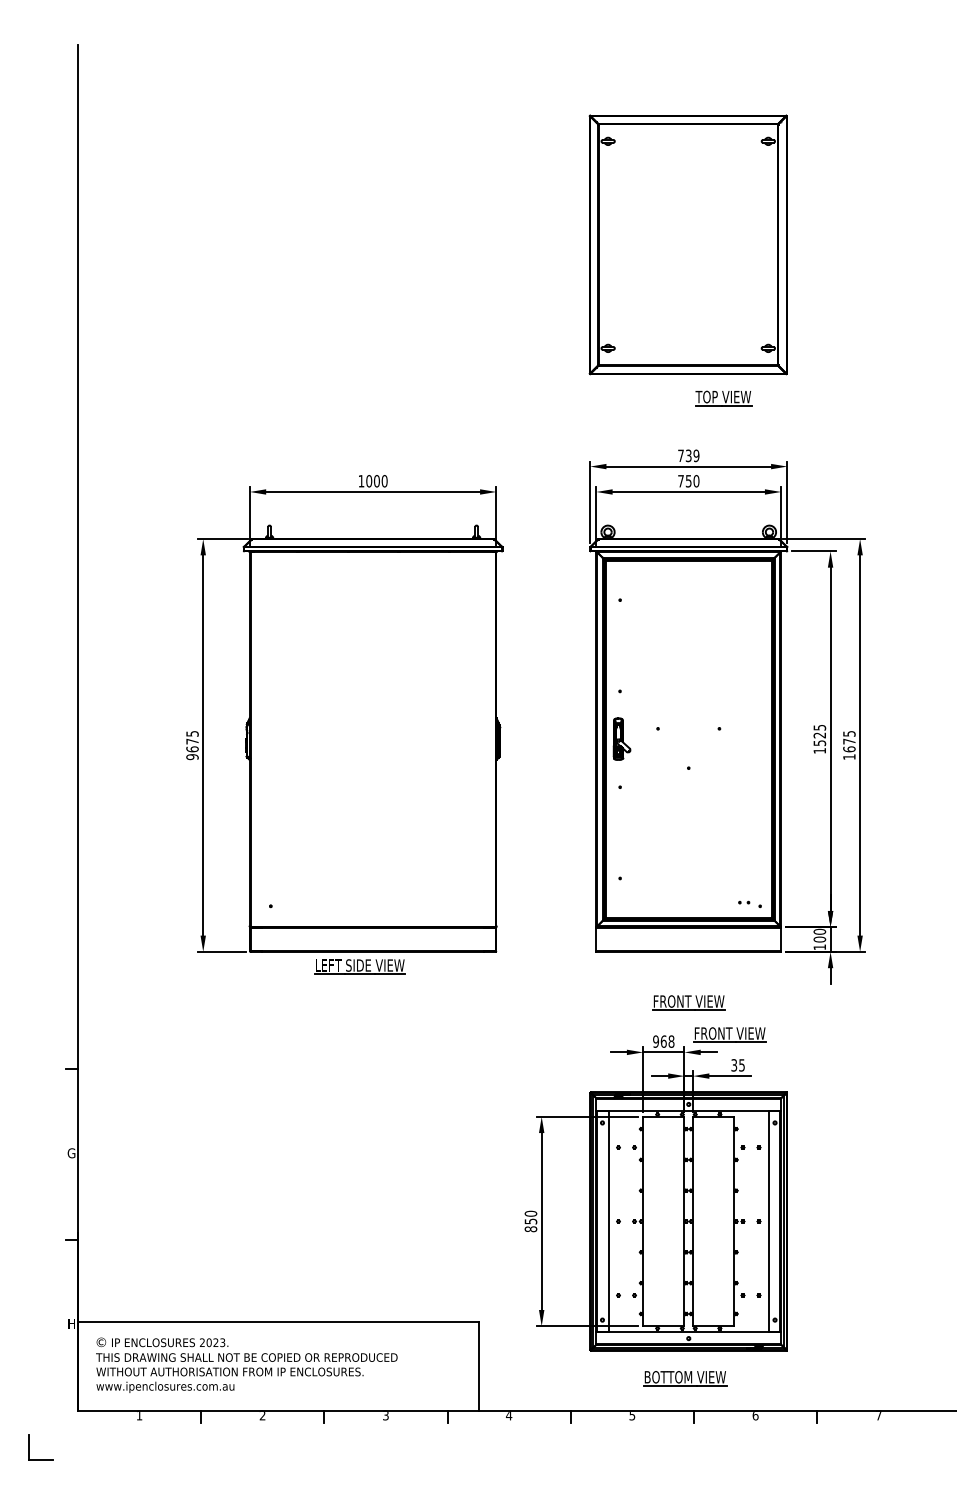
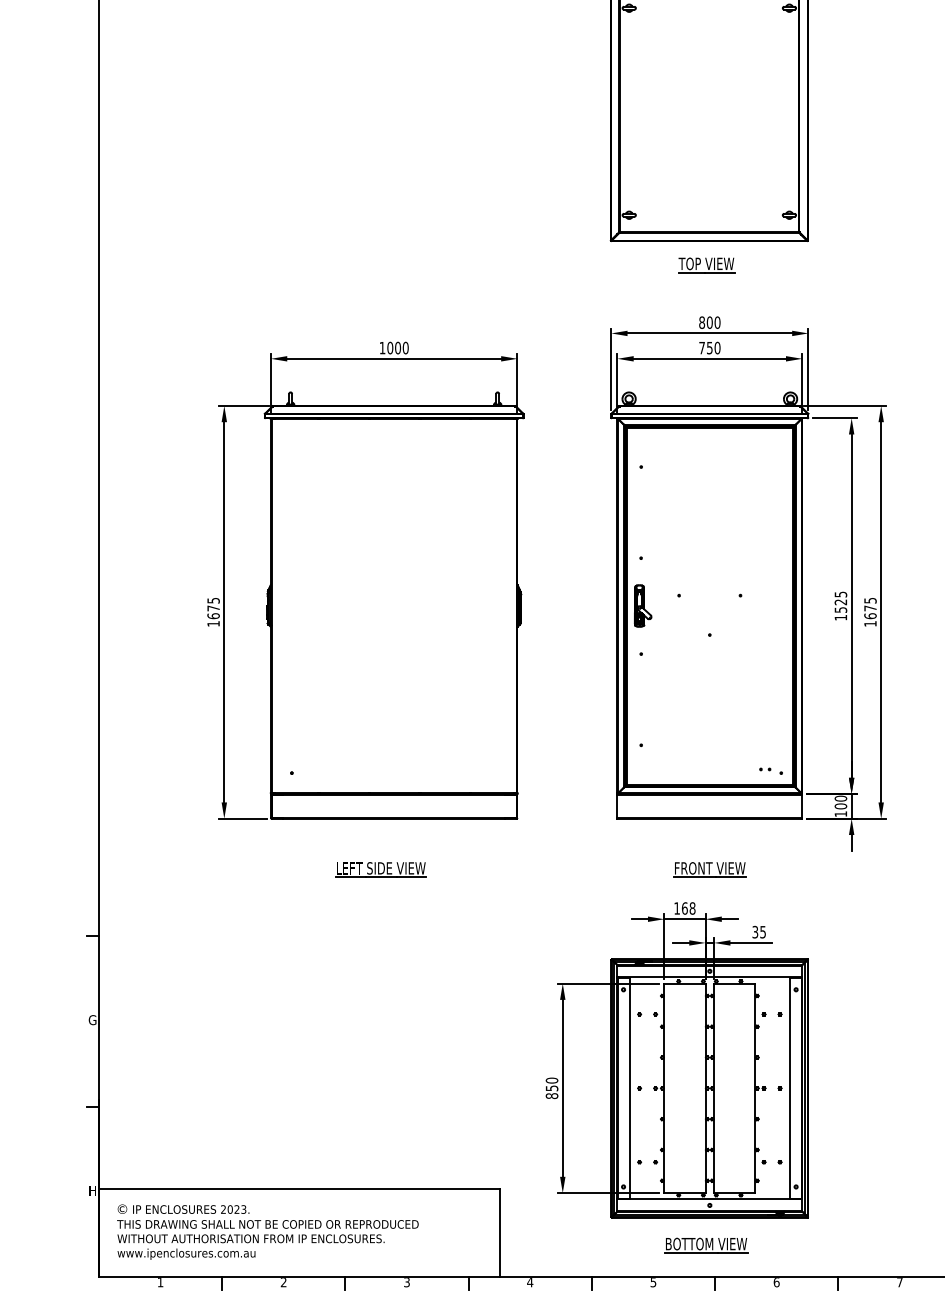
part: (723, 398) -> (706, 265), moved
text: (688, 455) -> (709, 322), 739 -> 800
text: (192, 757) -> (213, 624), 9675 -> 1675
part: (359, 966) -> (380, 869), moved
part: (729, 1034) -> (750, 901), removed
text: (655, 1041) -> (676, 908), 968 -> 168

